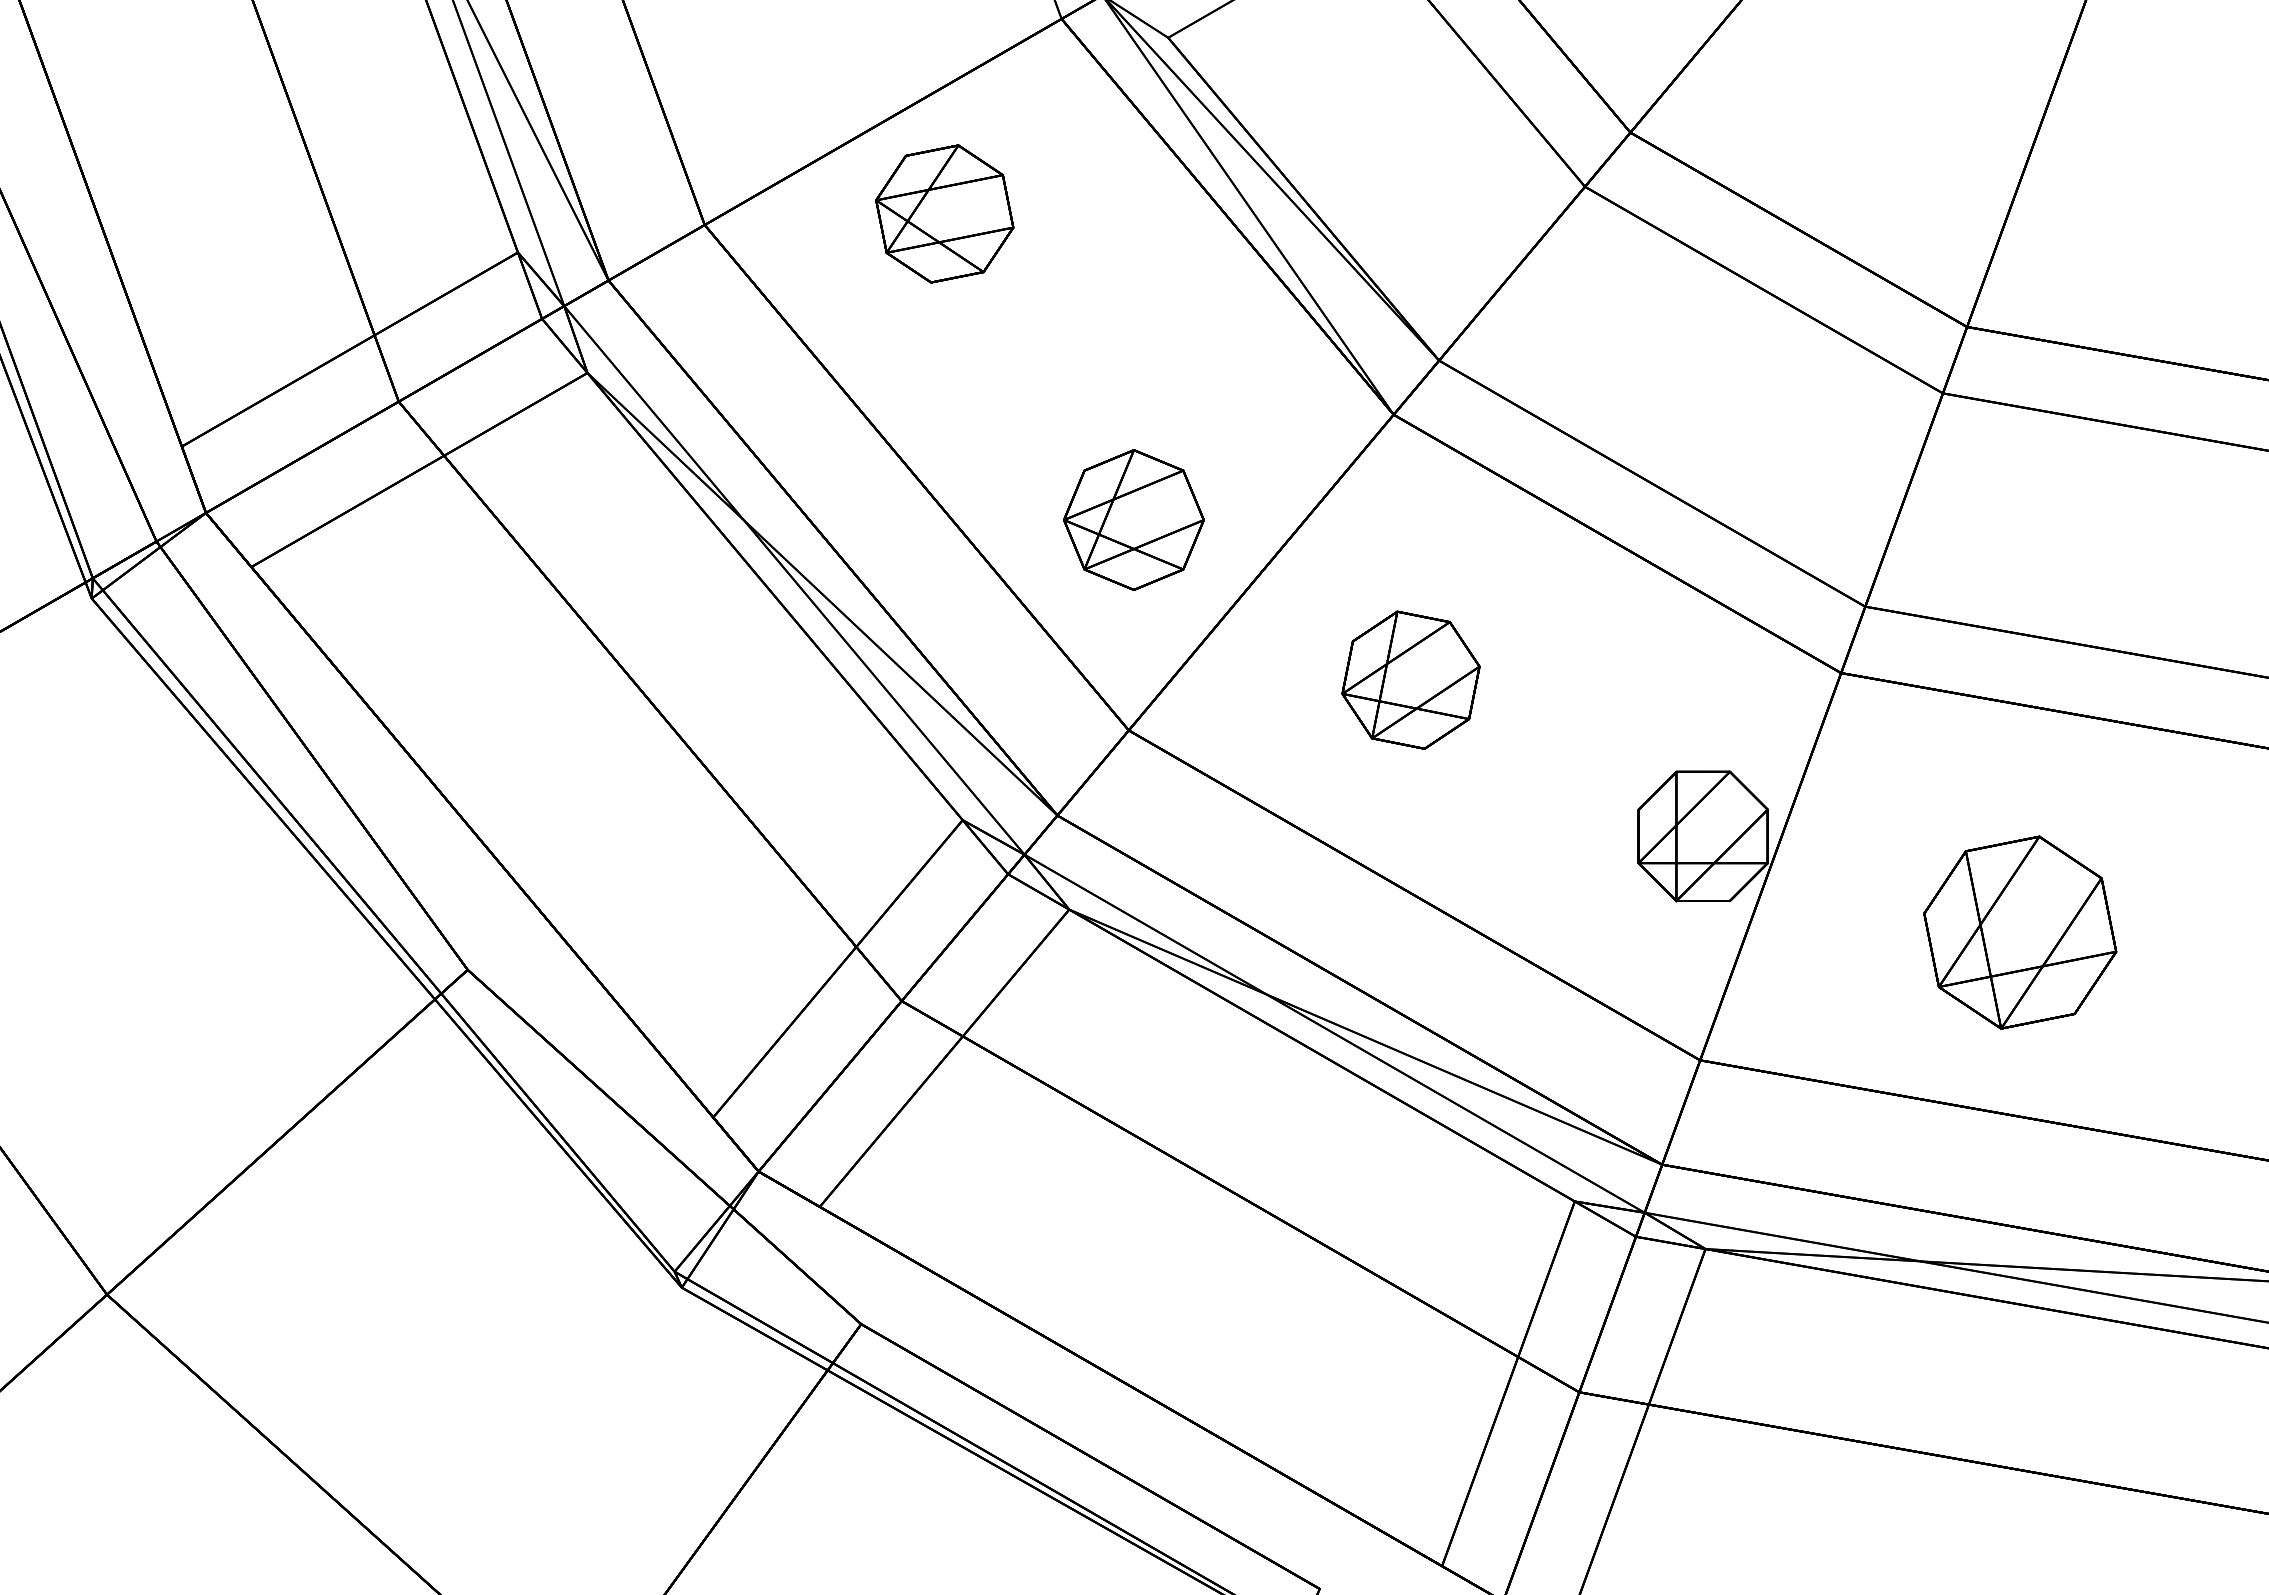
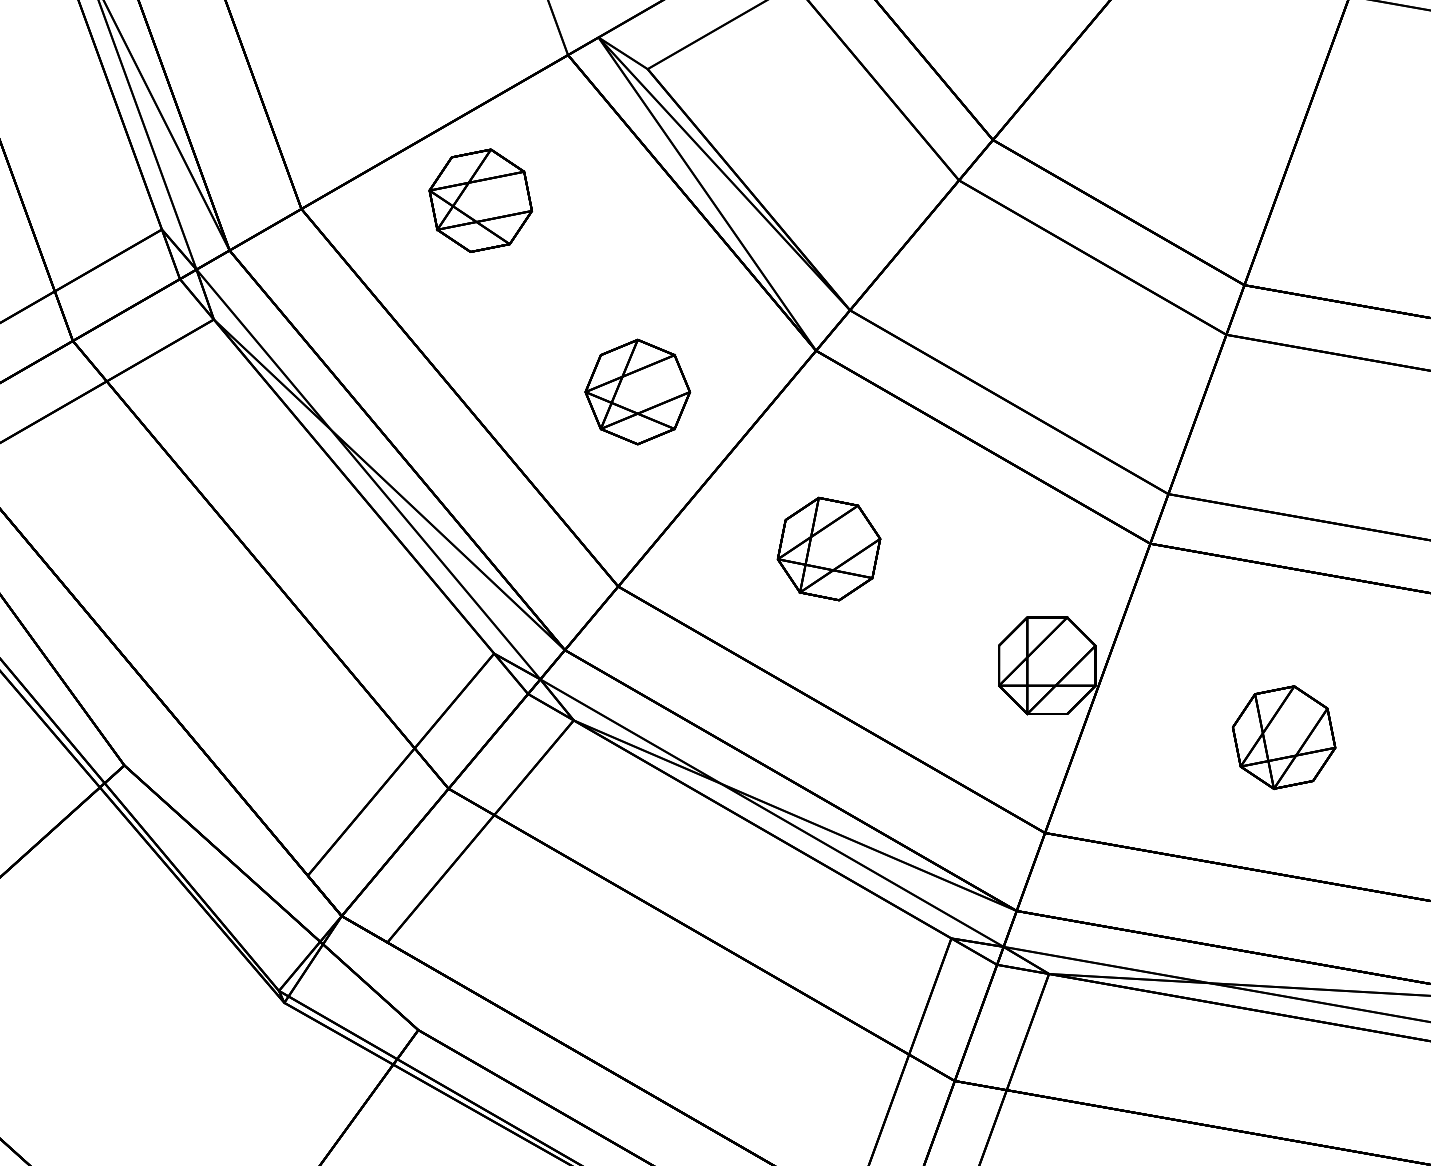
part: (1133, 519) -> (637, 391), moved
part: (2019, 932) -> (1283, 737), size x0.71

